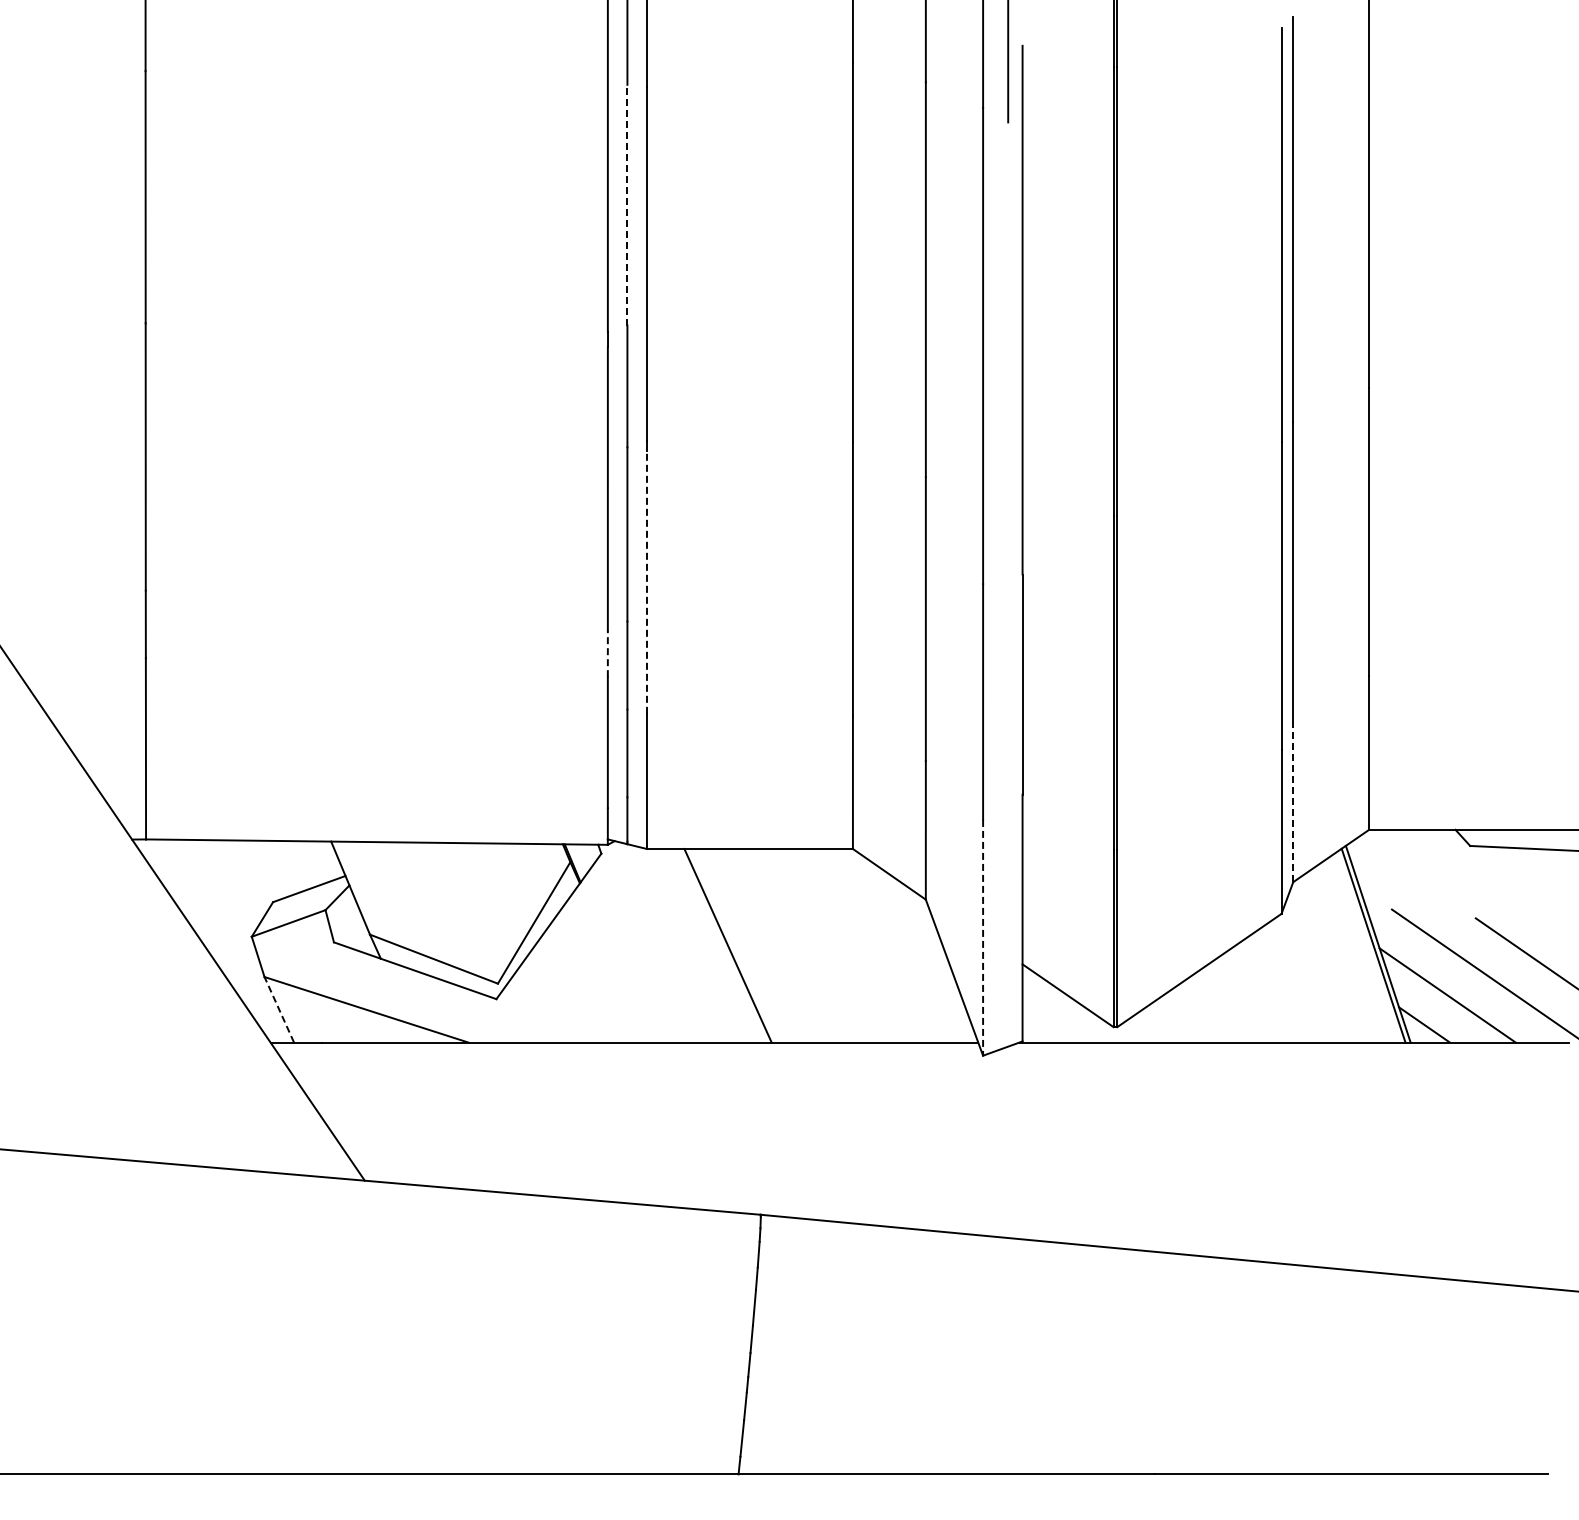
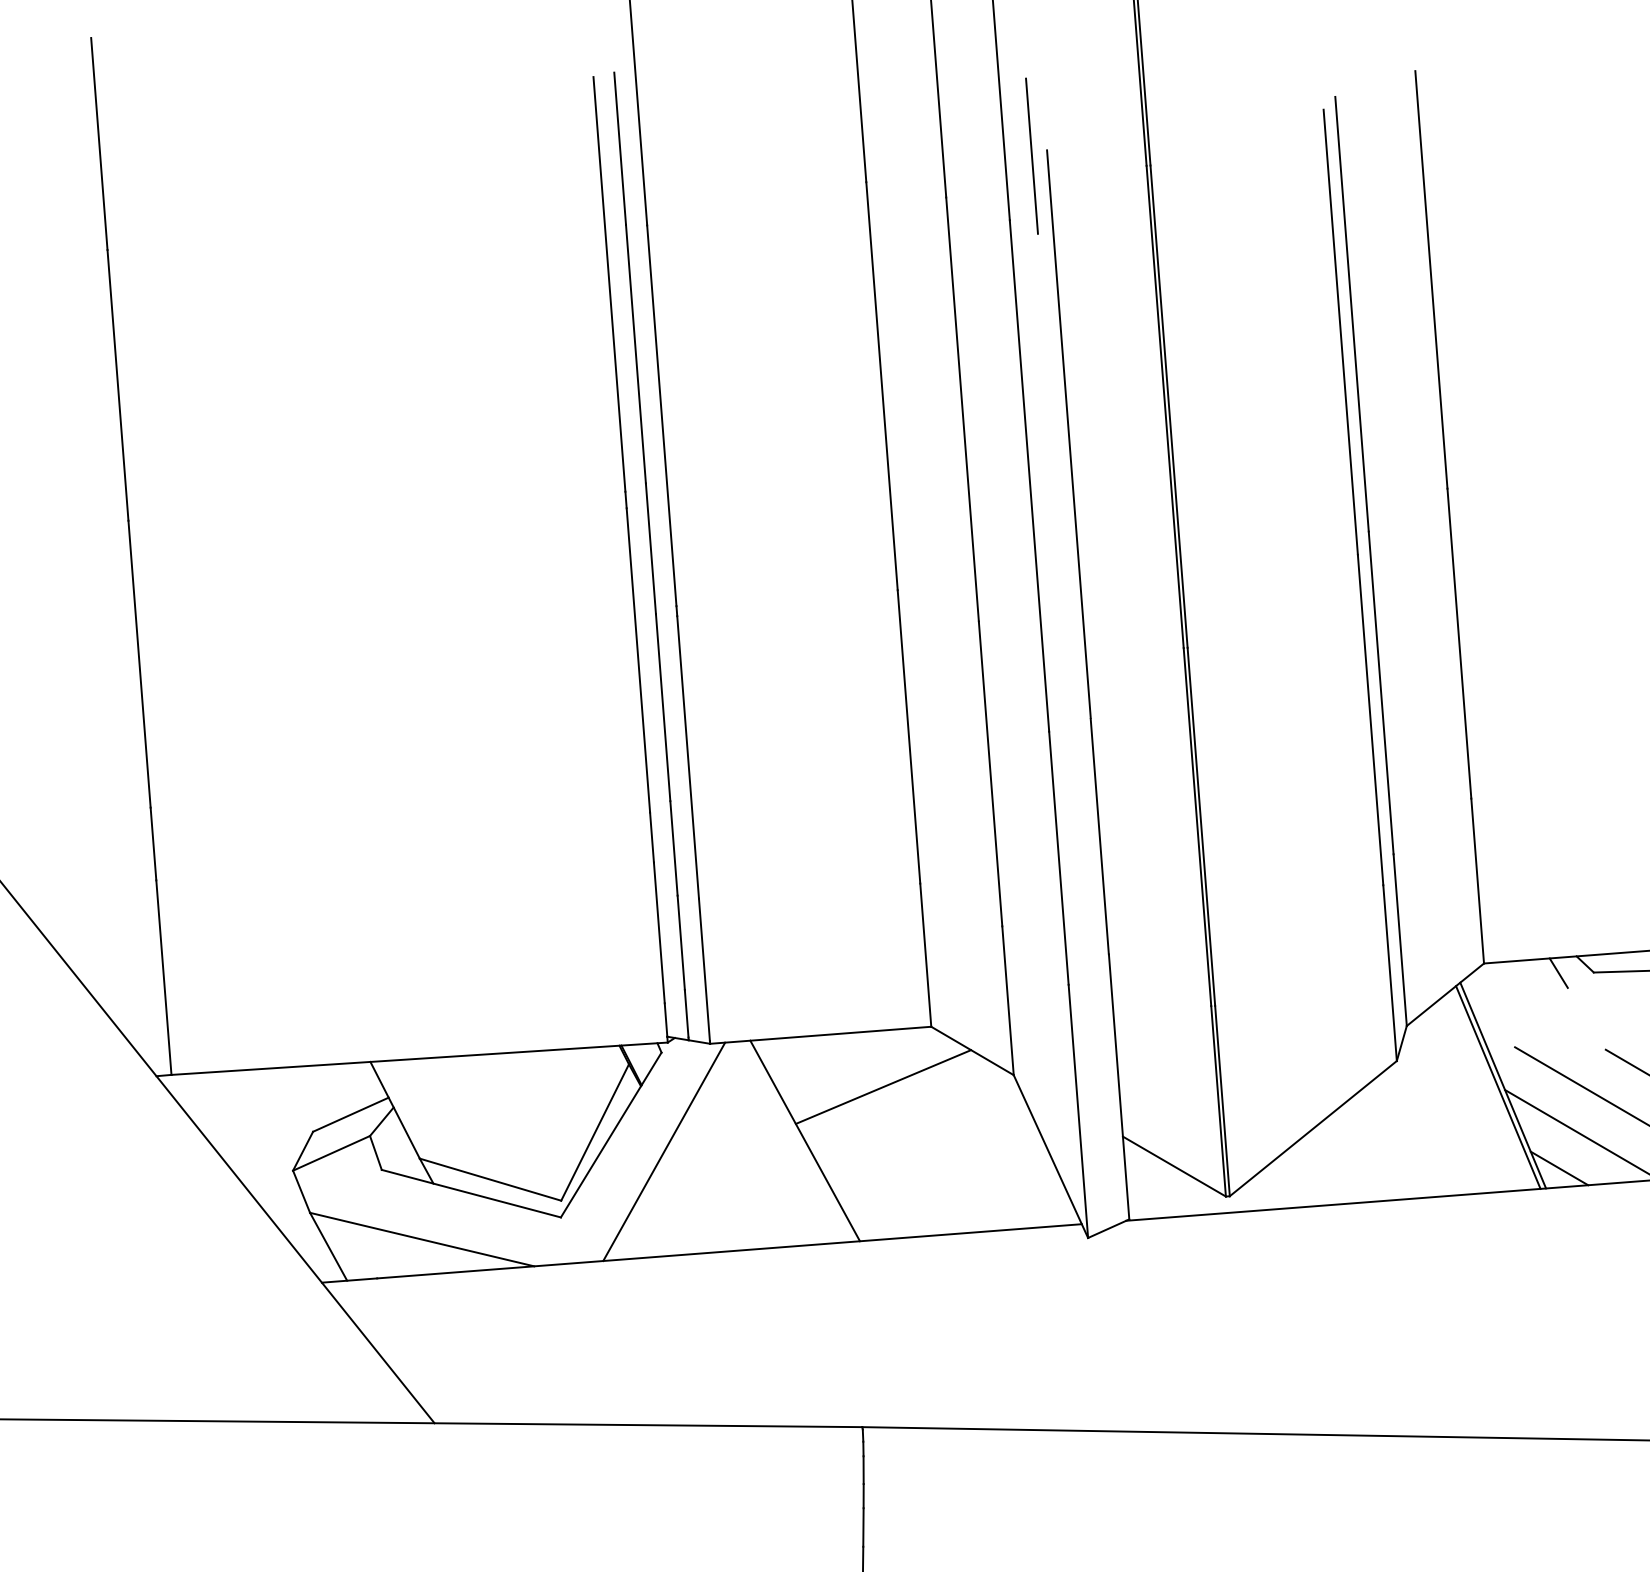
line: (627, 204) -> (635, 353), dashed -> solid
line: (646, 582) -> (687, 757), dashed -> solid
line: (607, 653) -> (651, 837), dashed -> solid
line: (1293, 802) -> (1400, 940), dashed -> solid
line: (1437, 843) -> (1558, 972), added
line: (804, 901) -> (883, 1087), added
line: (983, 937) -> (1078, 1111), dashed -> solid
line: (596, 945) -> (663, 1151), added
line: (279, 1009) -> (328, 1246), dashed -> solid

